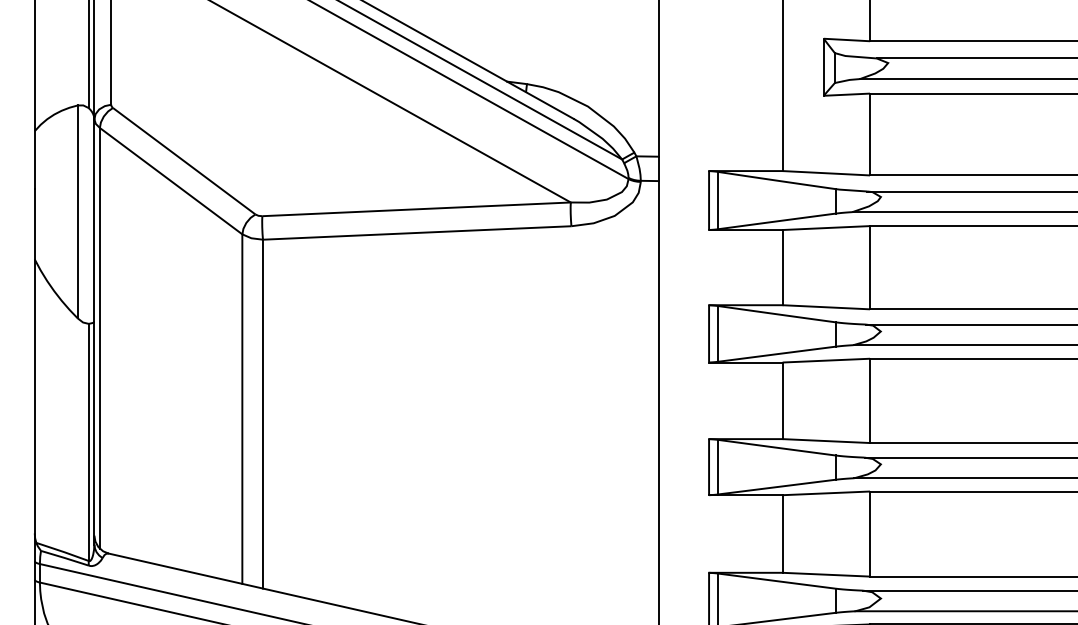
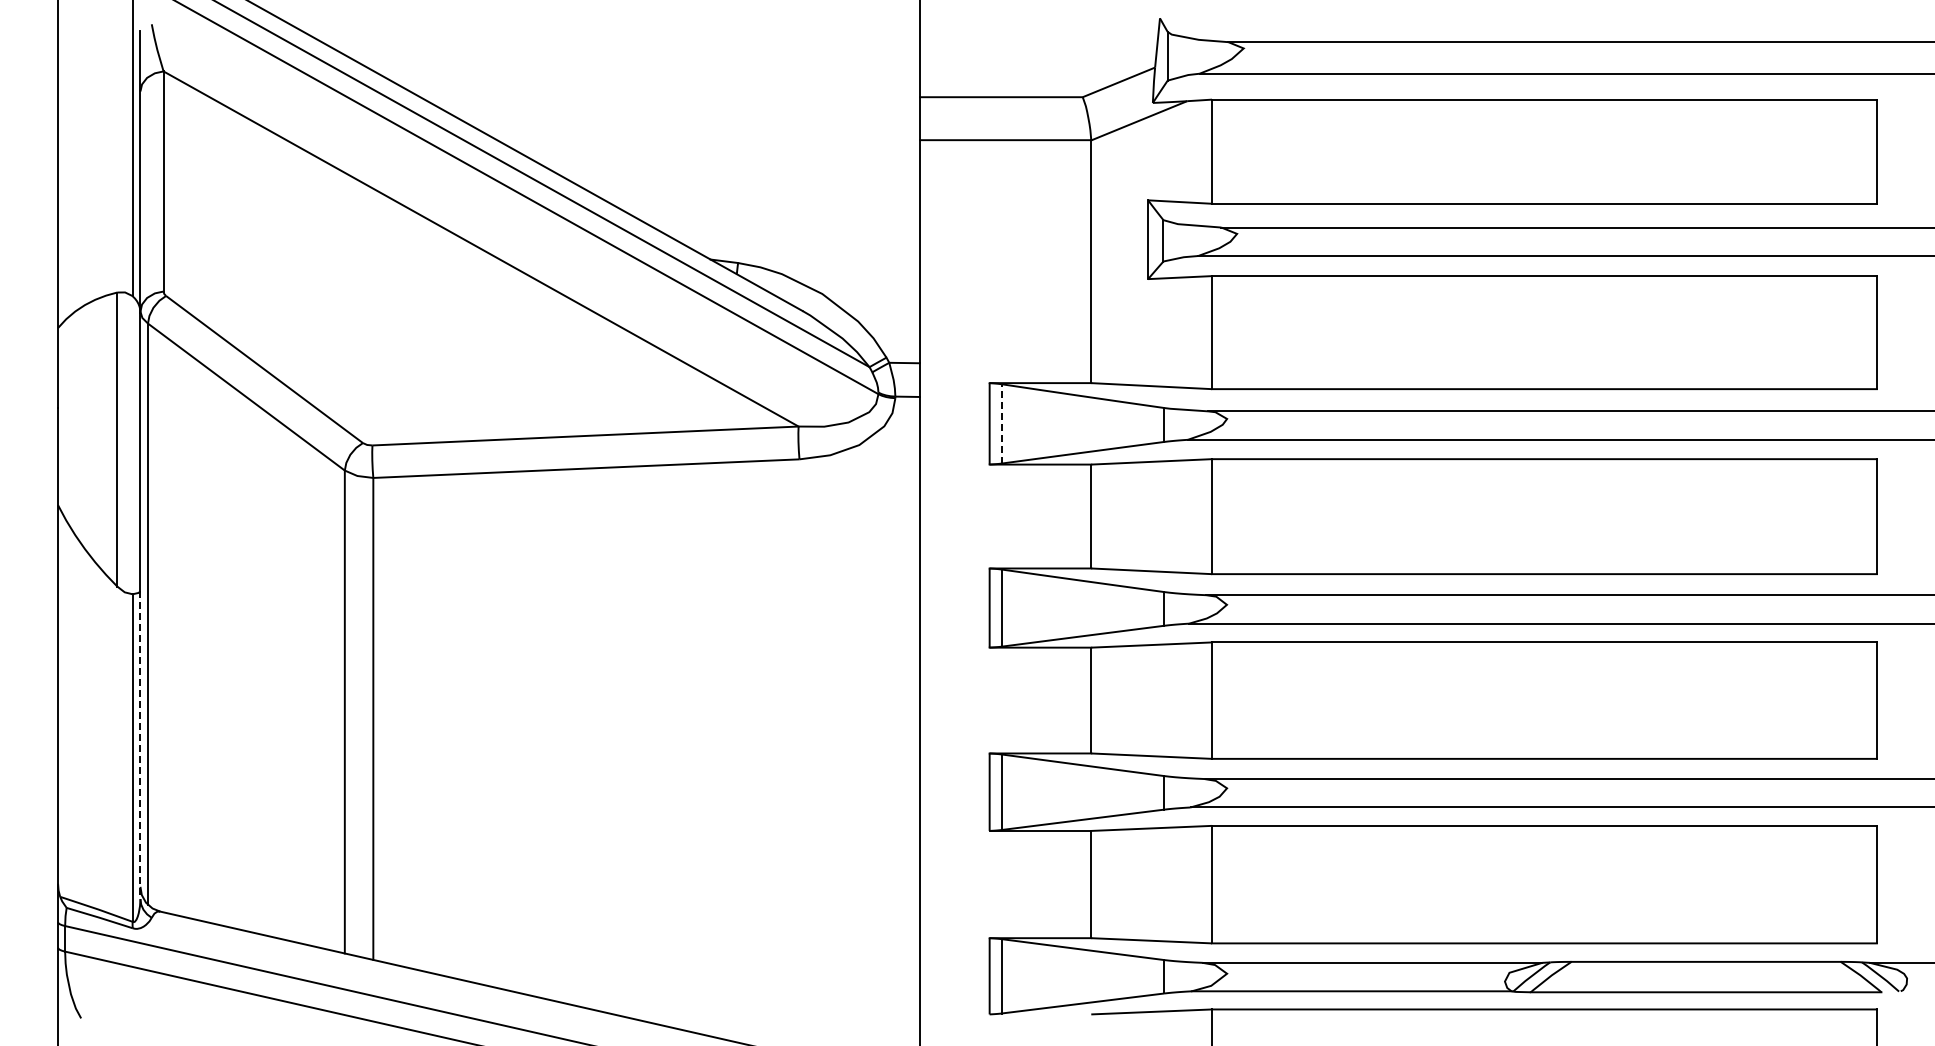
line: (717, 200) -> (1001, 423), solid -> dashed
line: (94, 433) -> (140, 745), solid -> dashed

